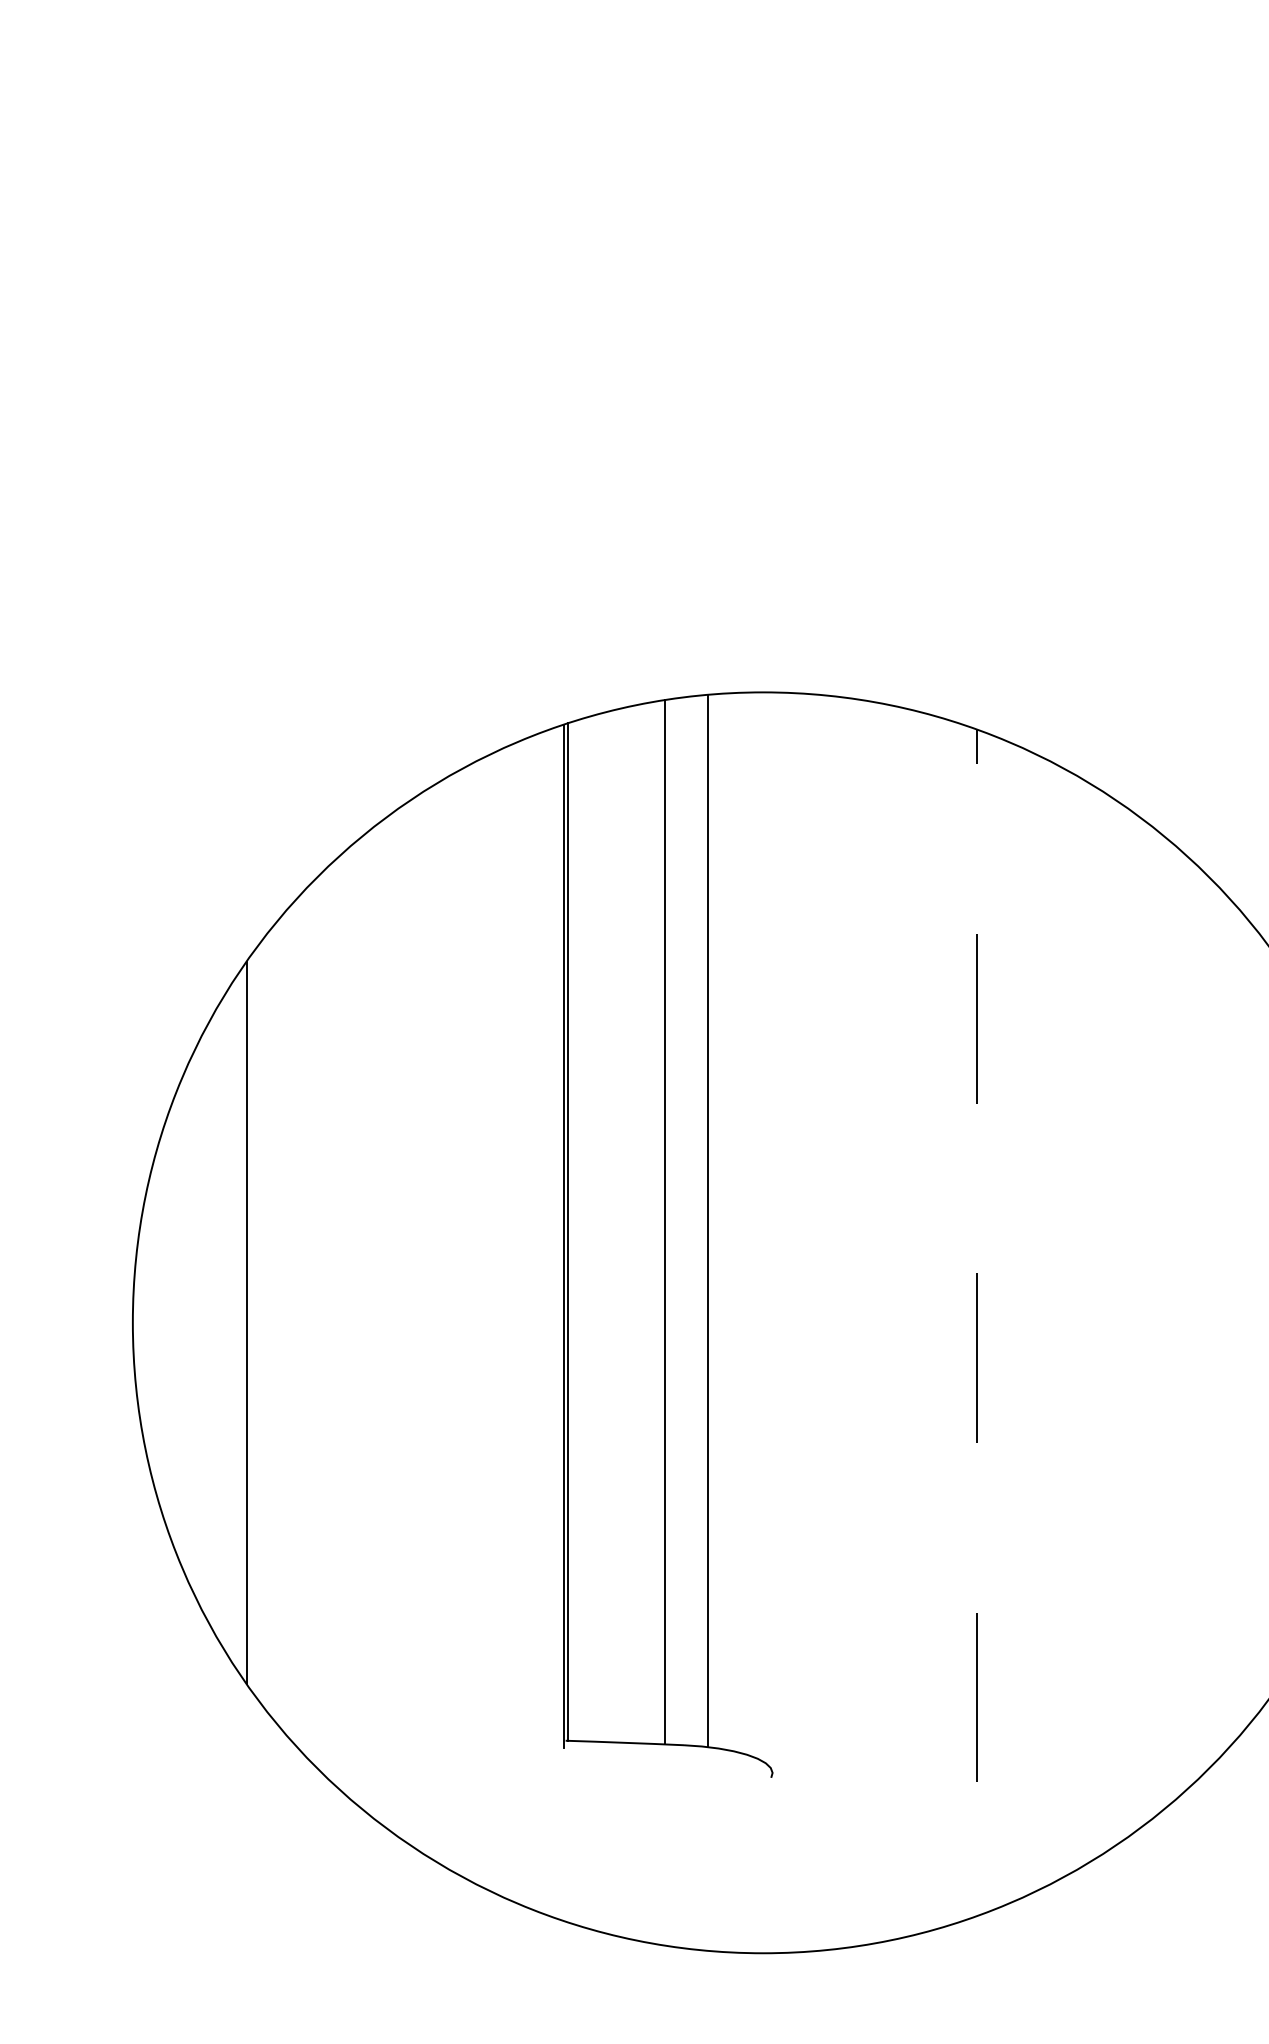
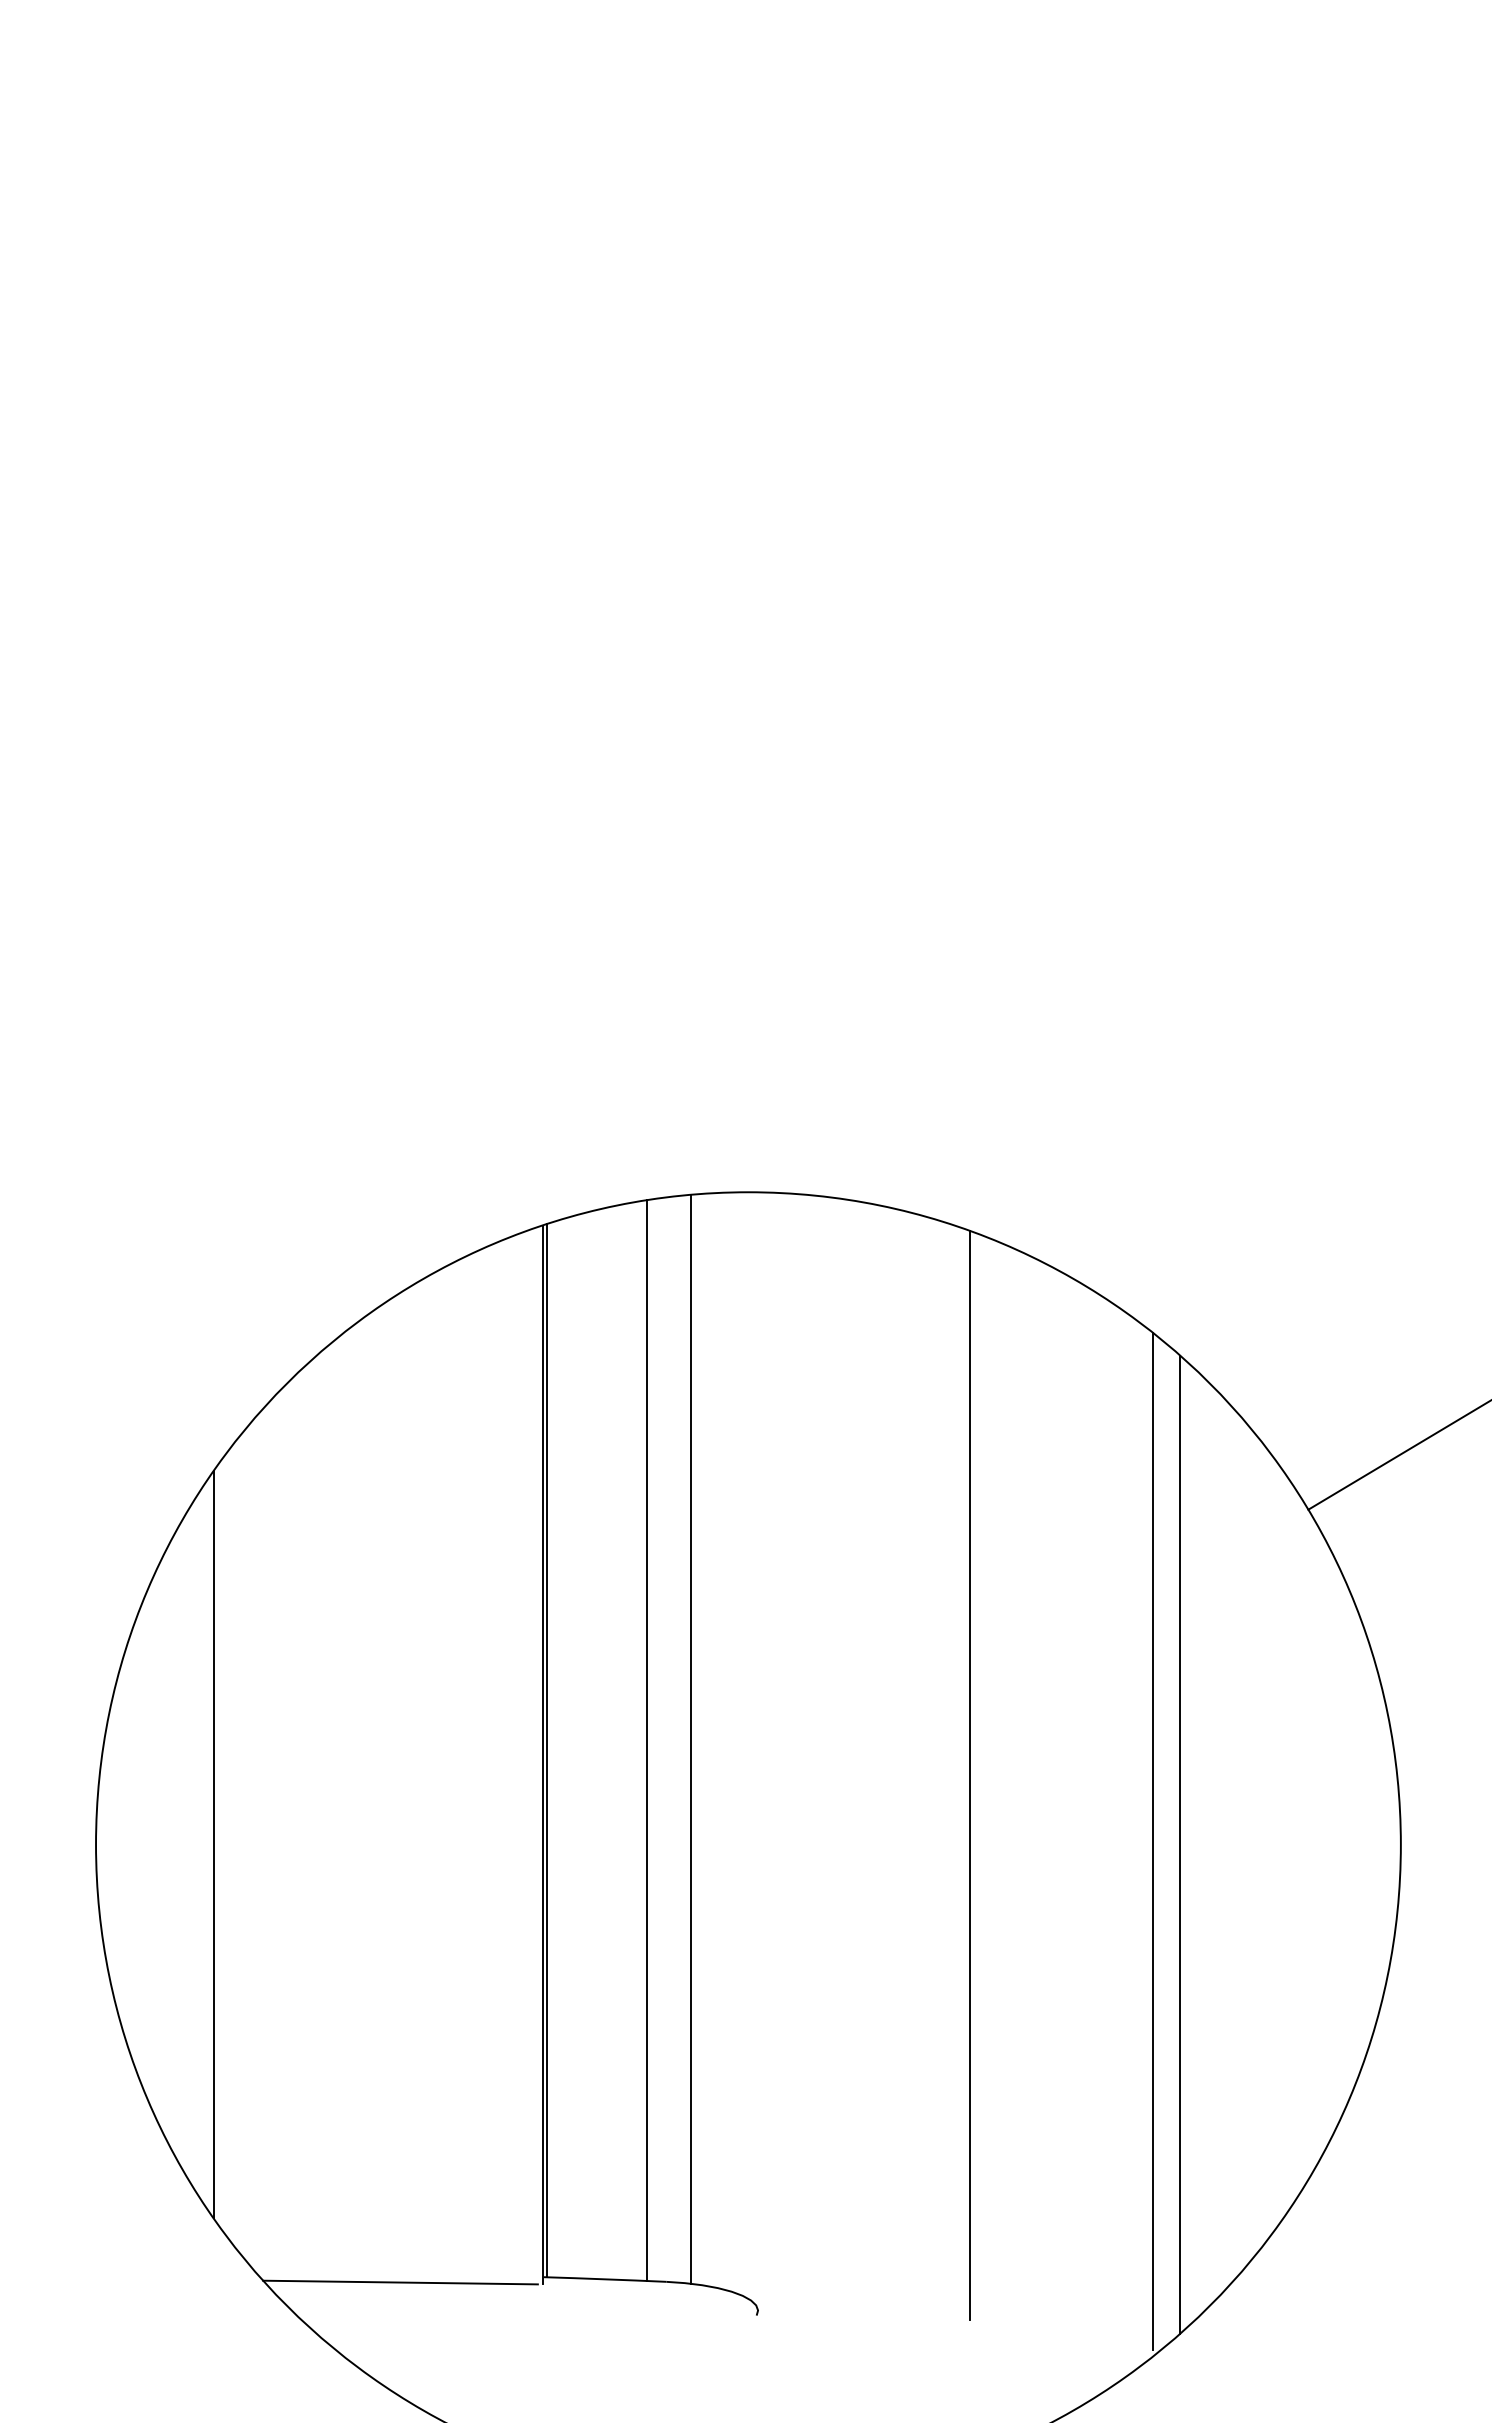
line: (976, 1255) -> (969, 1775), dashed -> solid
line: (1154, 1318) -> (1153, 1840), added
line: (1180, 1322) -> (1180, 1844), added
line: (427, 1745) -> (400, 2282), added

